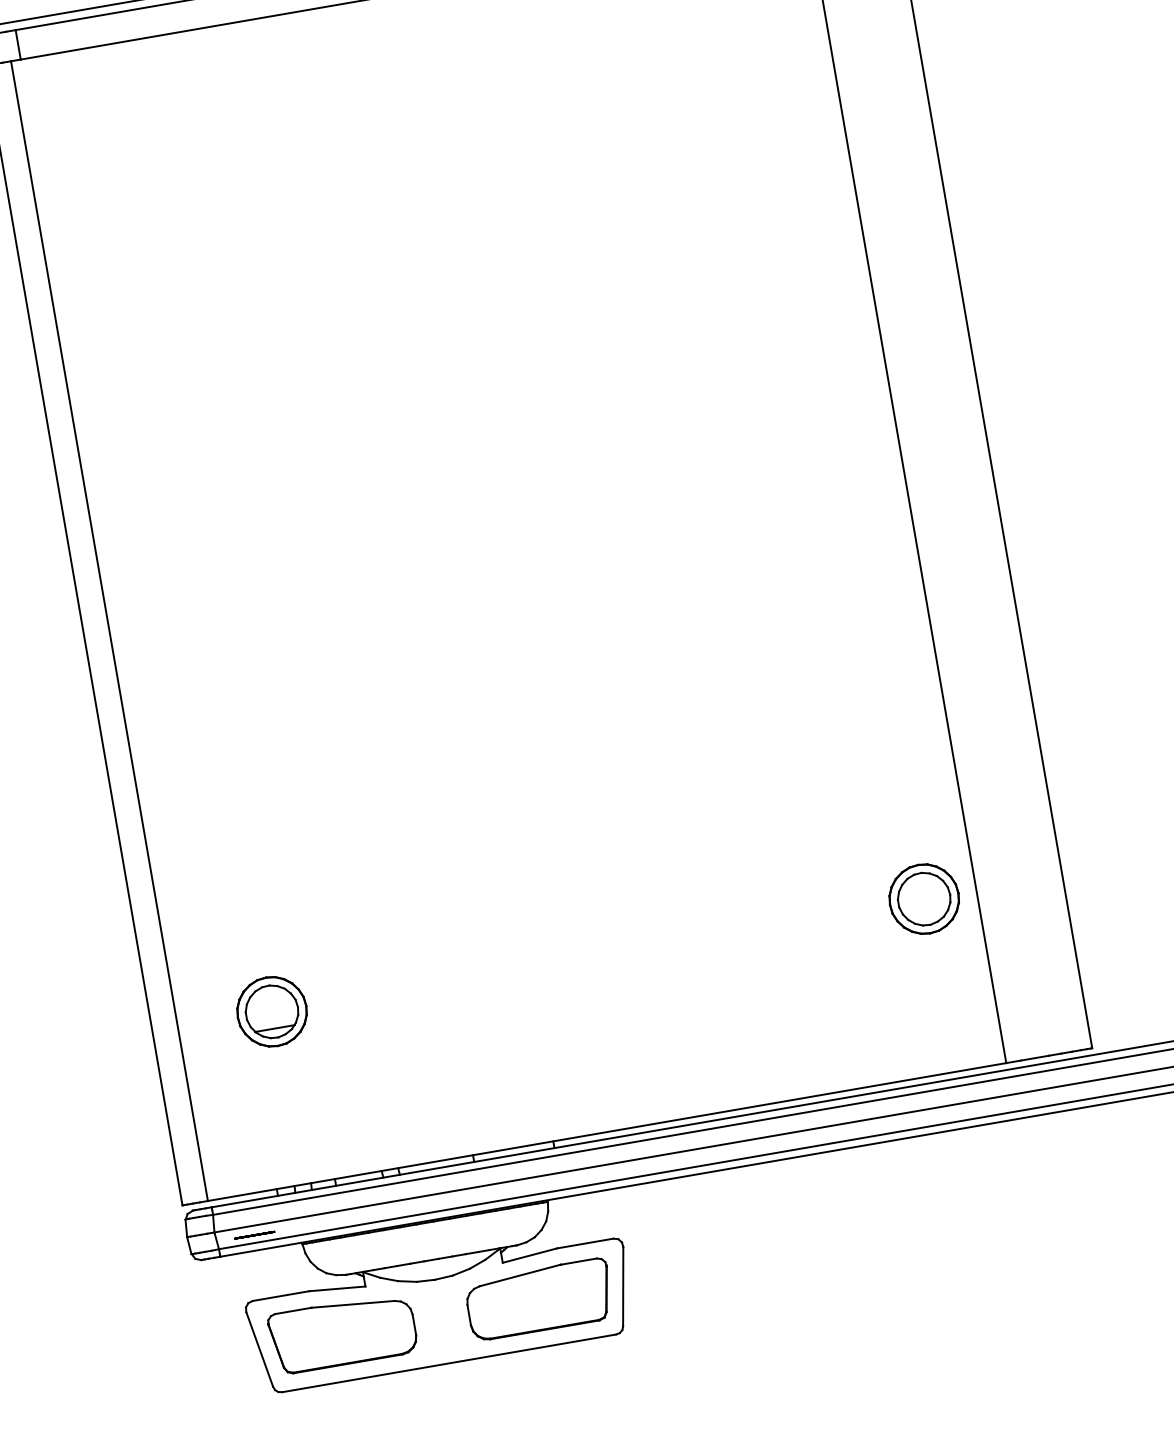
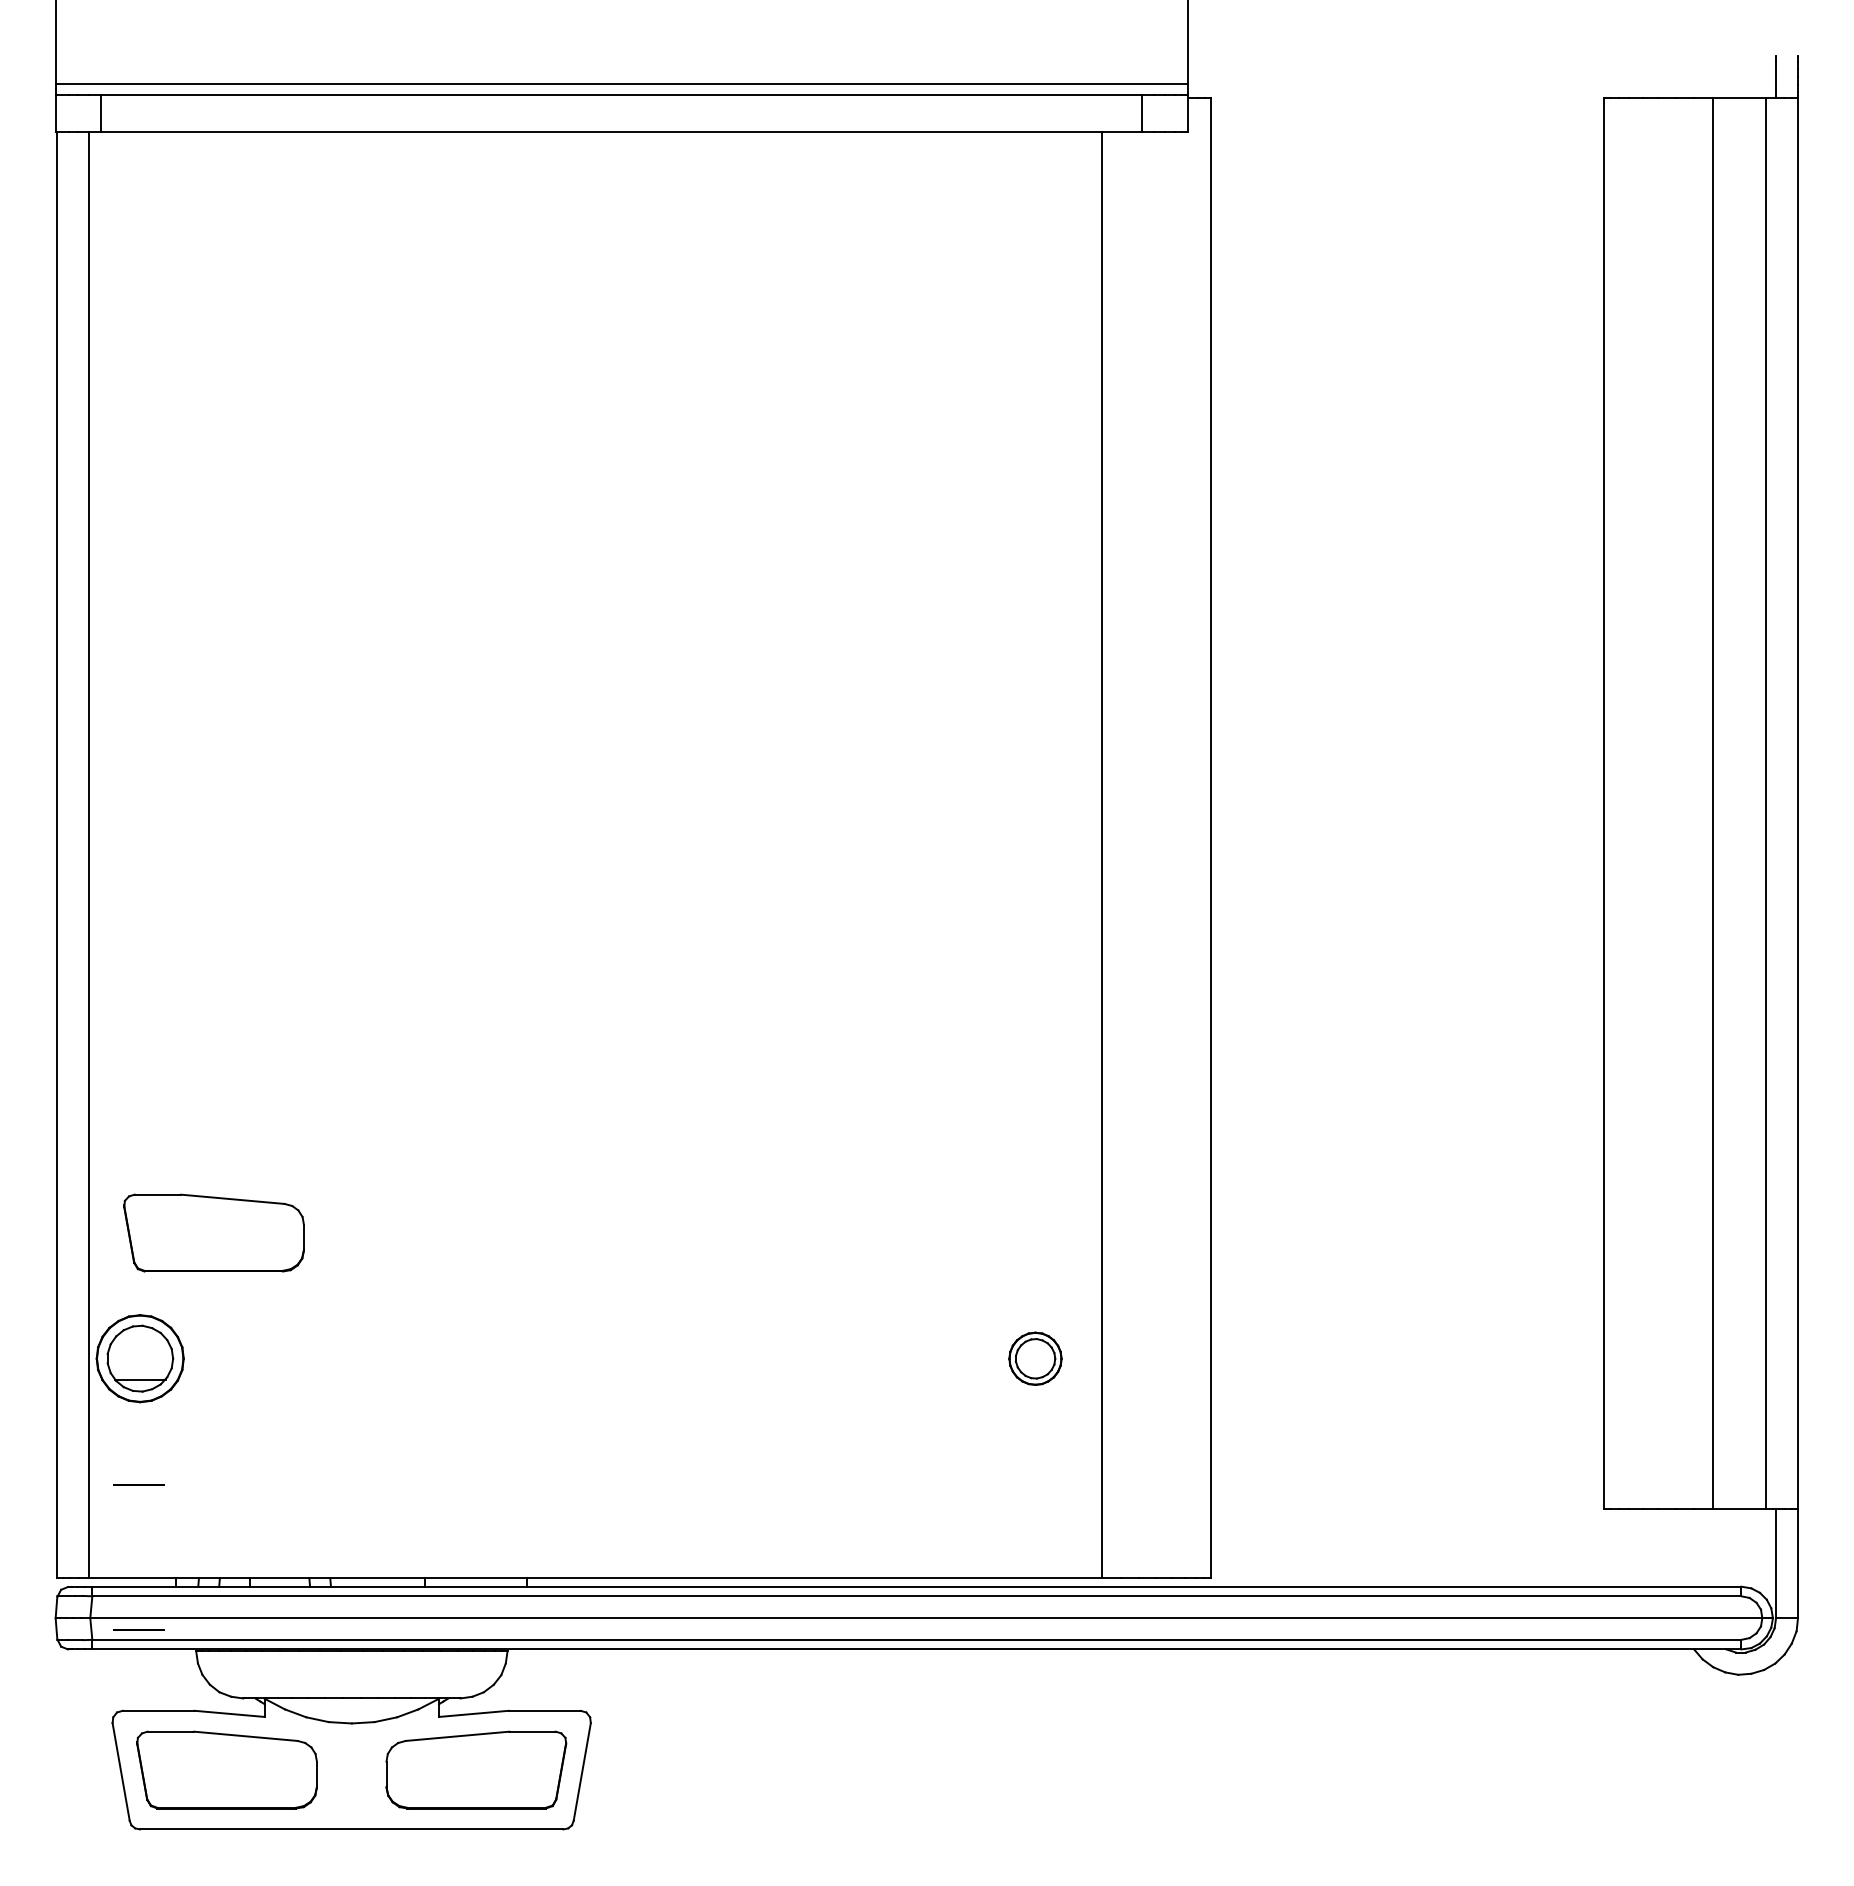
part: (924, 898) -> (1035, 1358), size x0.6
part: (259, 911) -> (213, 1232), added
part: (271, 1011) -> (139, 1358), moved
line: (234, 1120) -> (138, 1484), added

